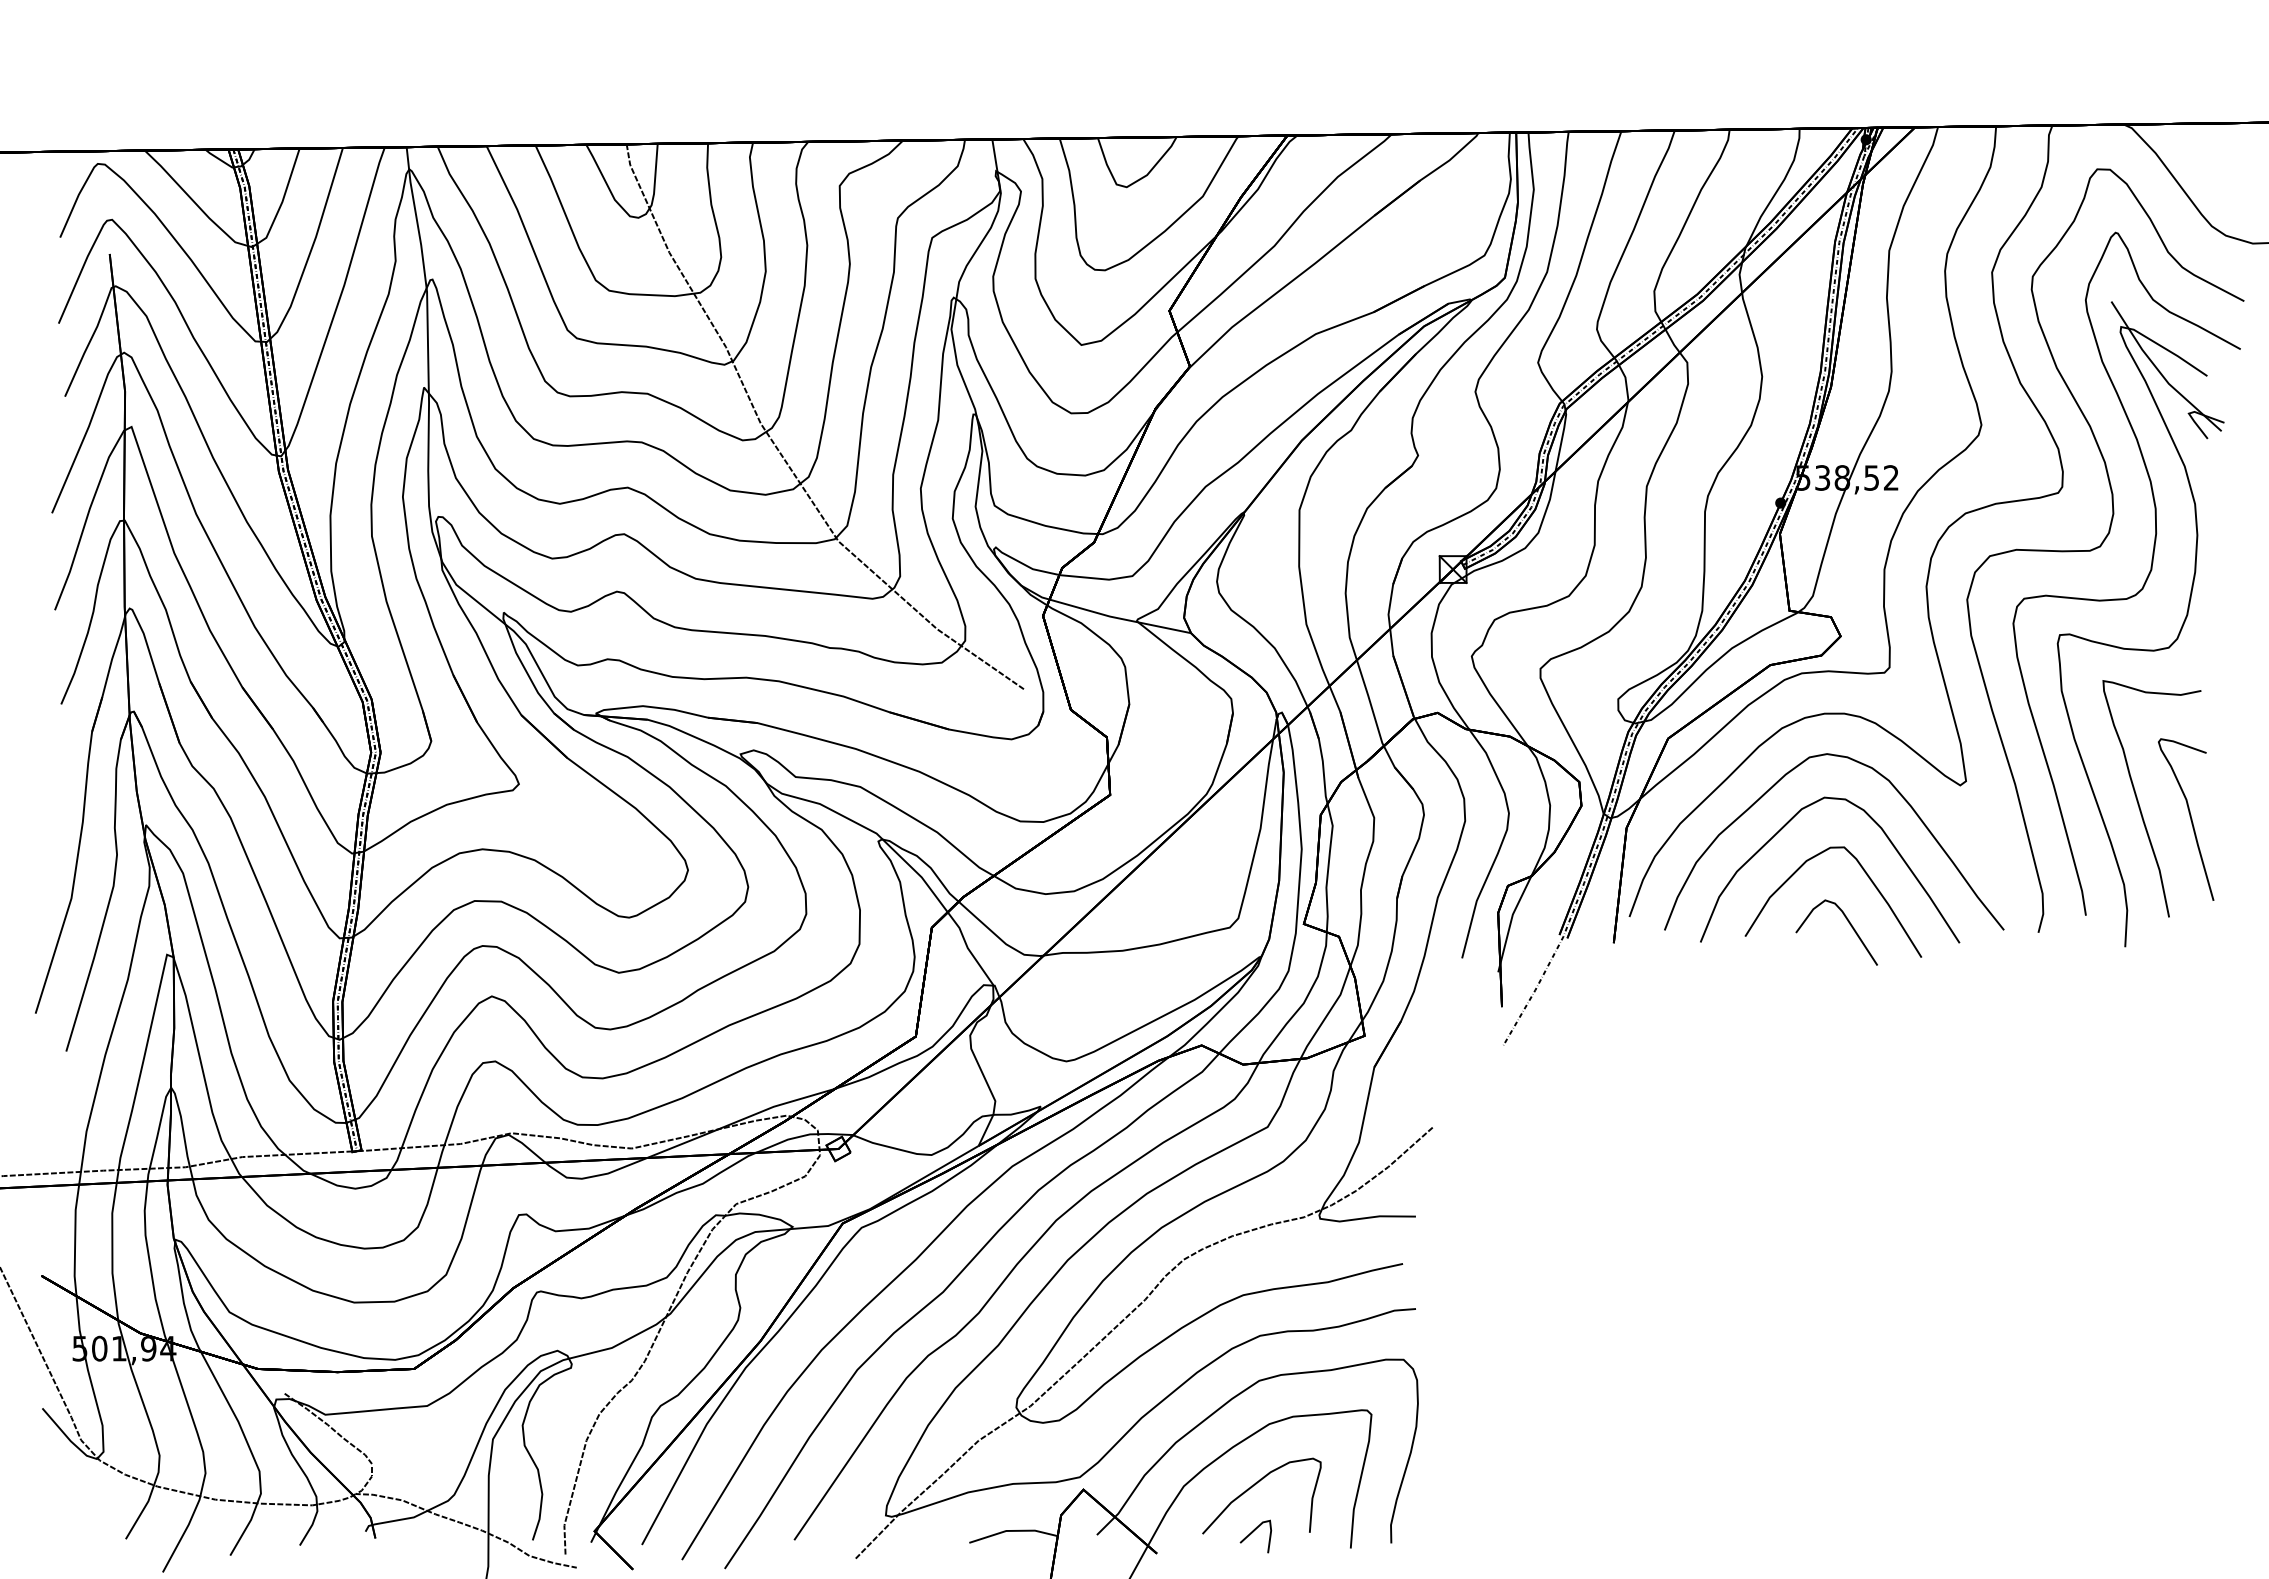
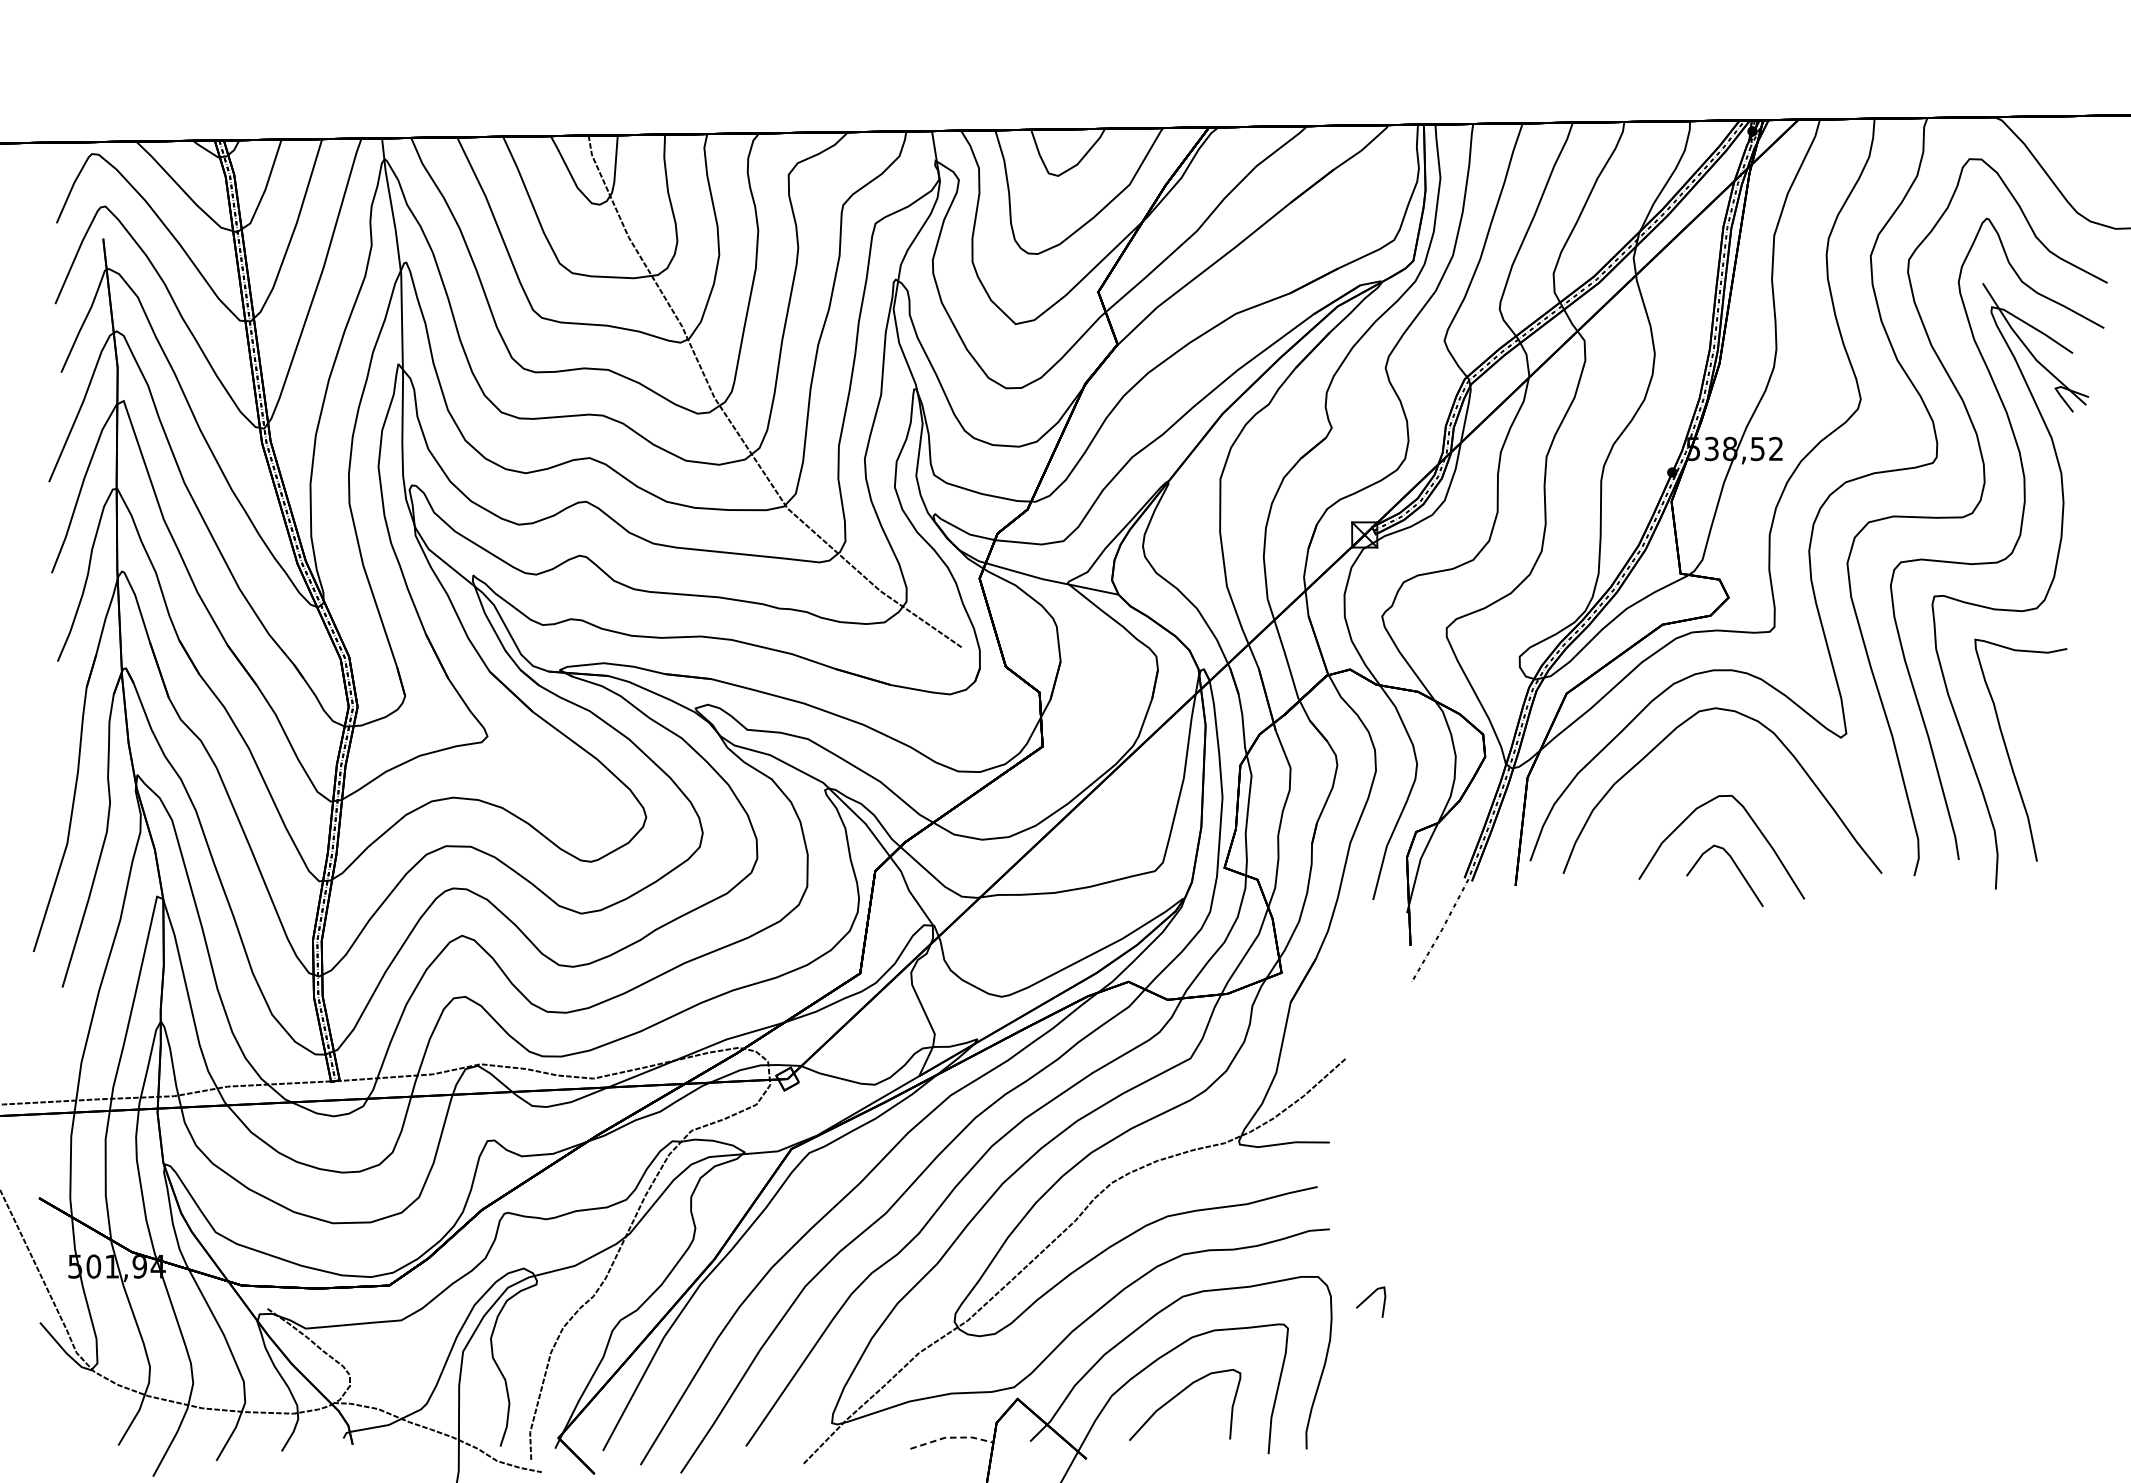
curve: (2190, 819) -> (2057, 769), removed
curve: (1786, 825) -> (1677, 775), removed
line: (1013, 1530) -> (951, 1437), solid -> dashed
line: (1252, 1533) -> (1367, 1299), moved

